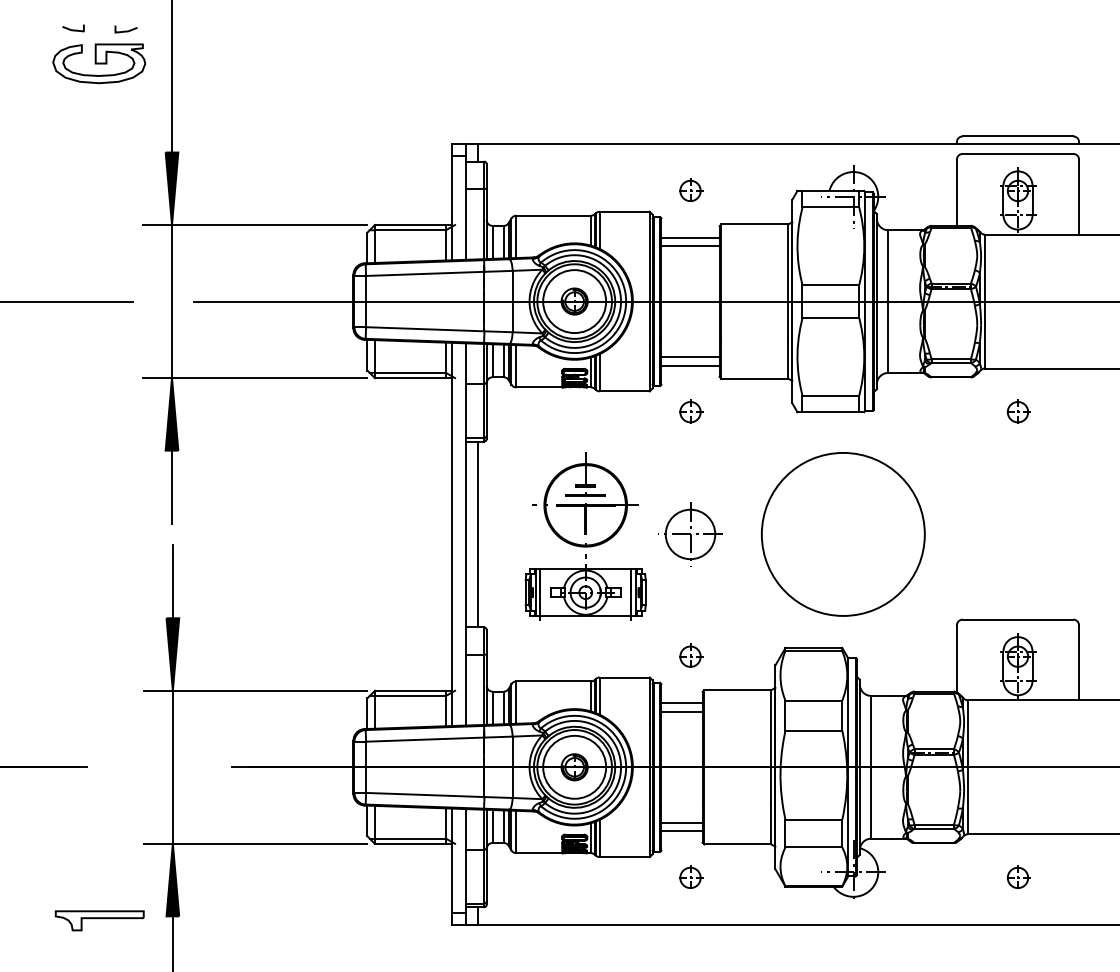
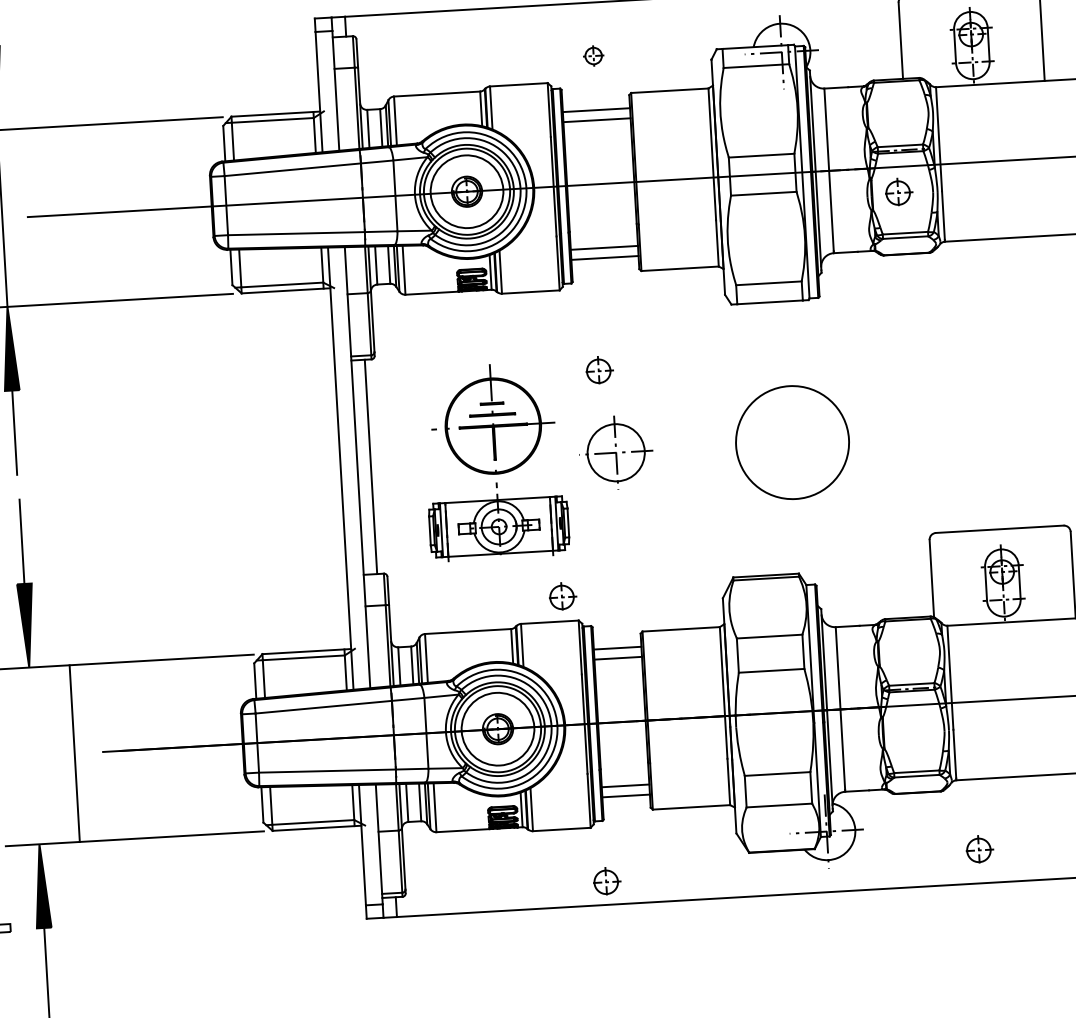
part: (691, 189) -> (594, 54), size x0.7
part: (691, 411) -> (599, 370), moved
part: (1018, 411) -> (898, 192), moved
circle: (842, 533) -> (791, 441), size x0.6
part: (691, 655) -> (563, 595), moved
line: (172, 766) -> (74, 752), moved
part: (691, 876) -> (607, 880), moved
part: (1018, 876) -> (979, 848), moved

